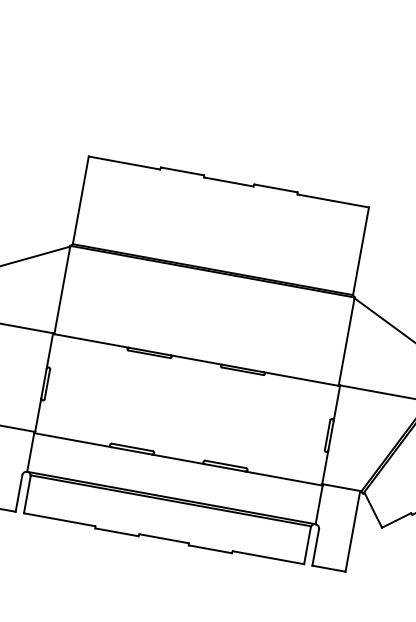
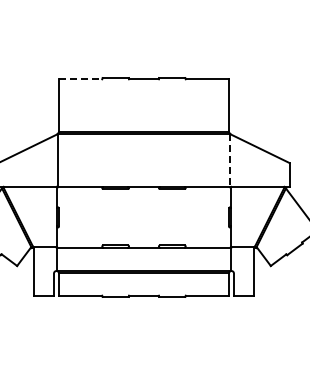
line: (124, 163) -> (80, 79), solid -> dashed
line: (347, 341) -> (230, 160), solid -> dashed

